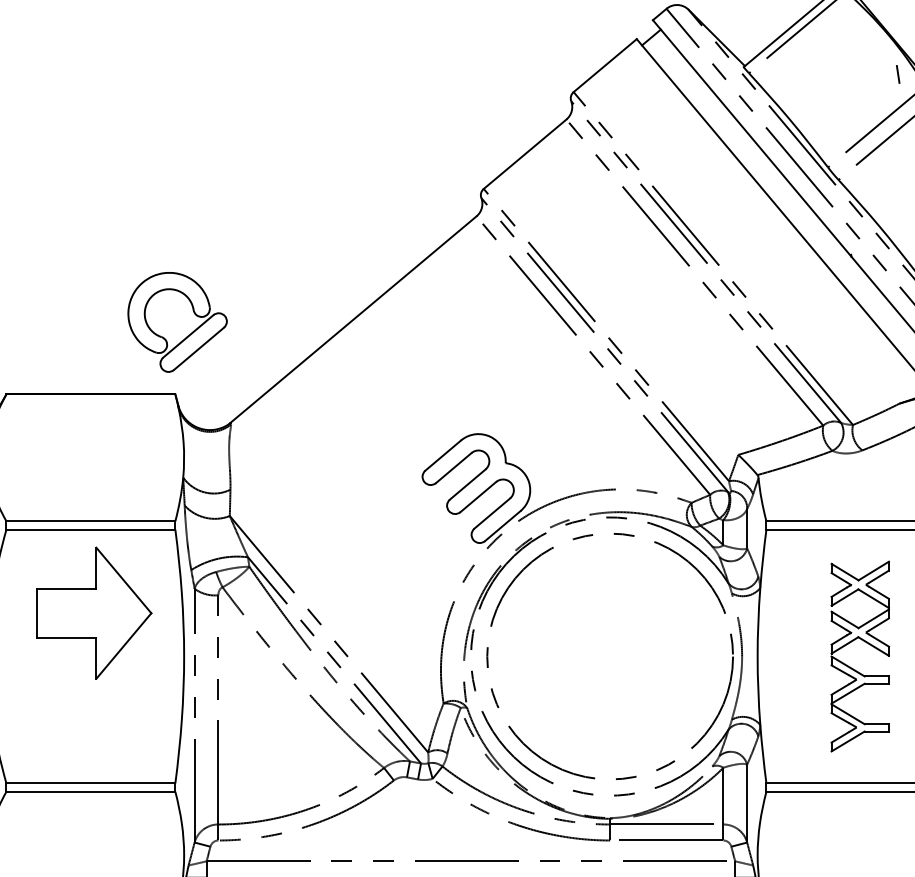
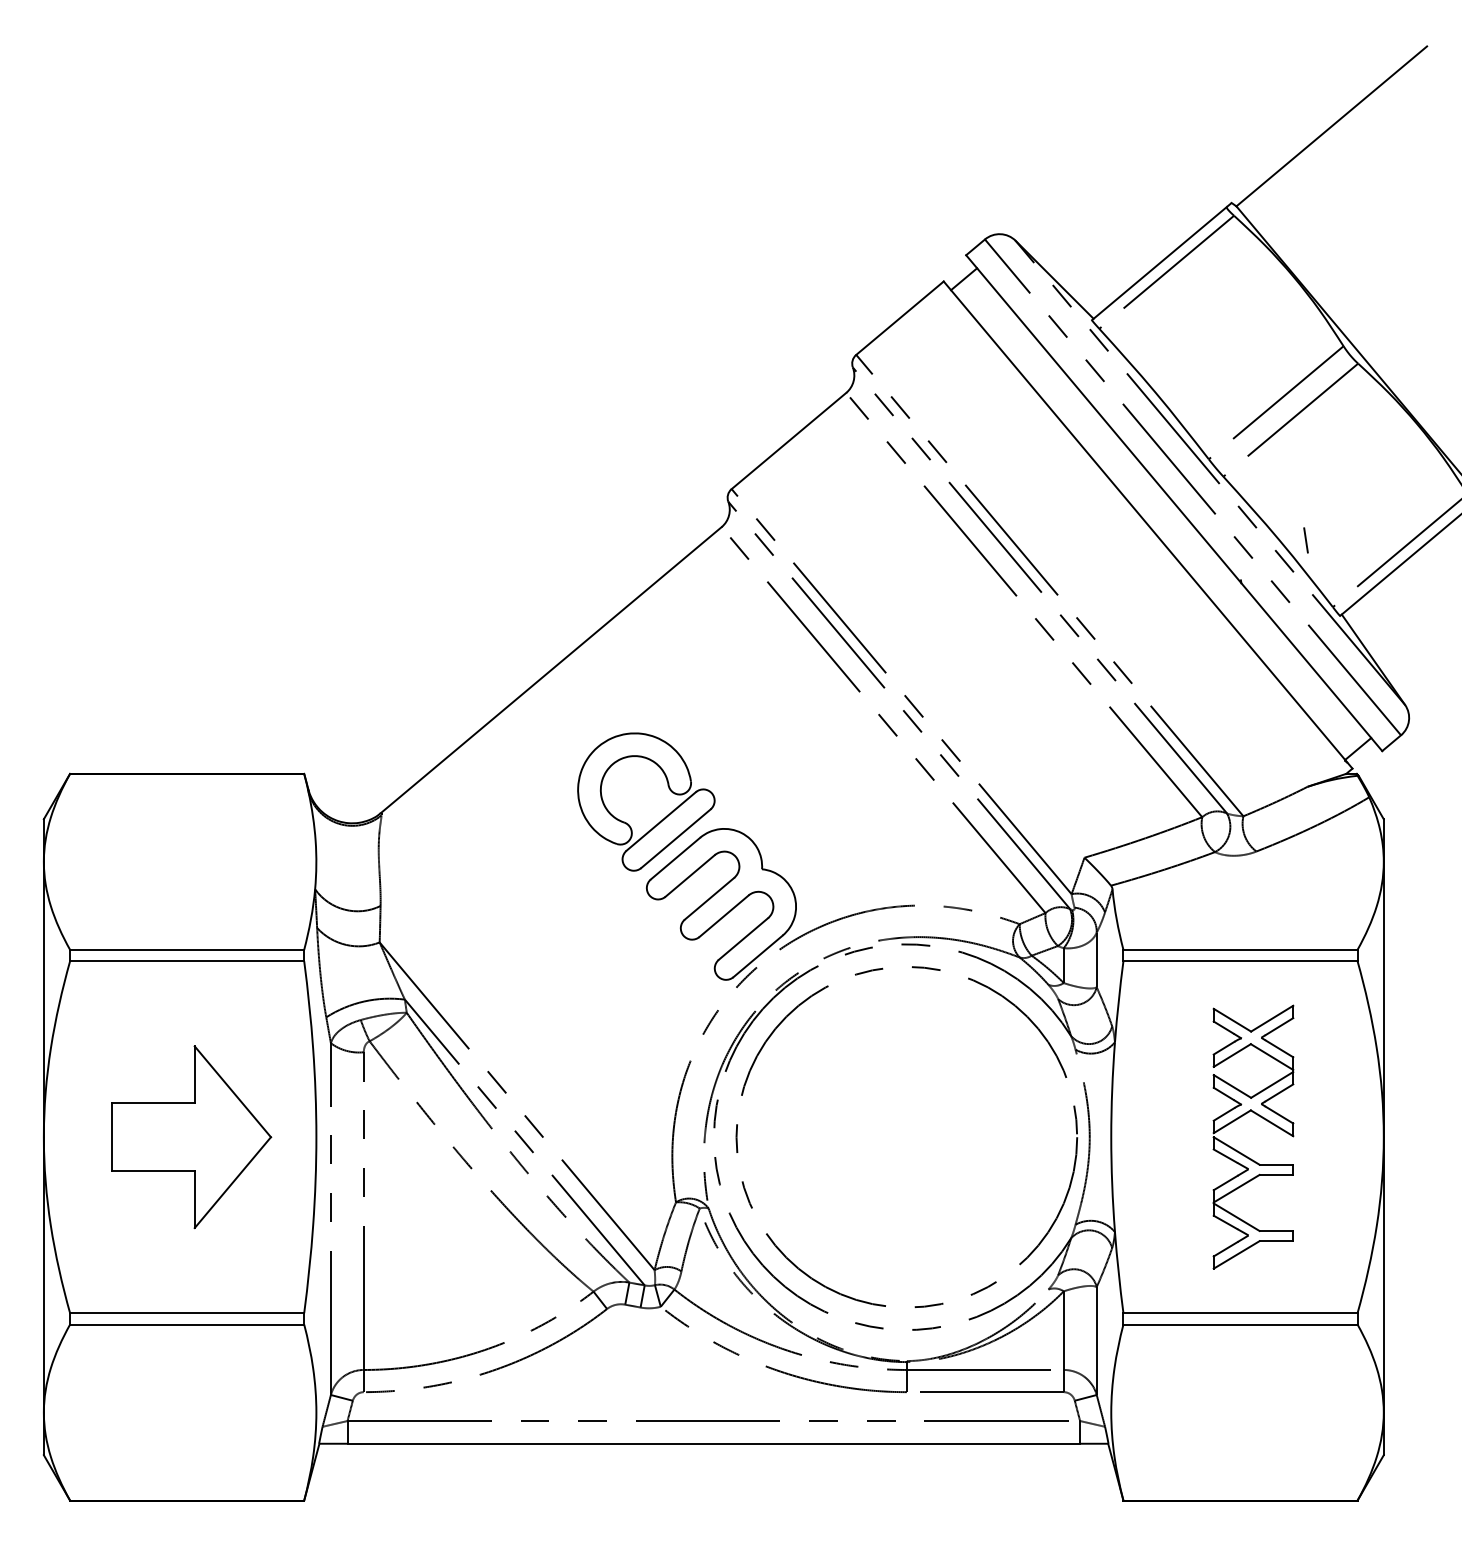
line: (897, 74) -> (1305, 540), moved
part: (187, 335) -> (660, 820), moved
part: (94, 613) -> (191, 1137), moved

